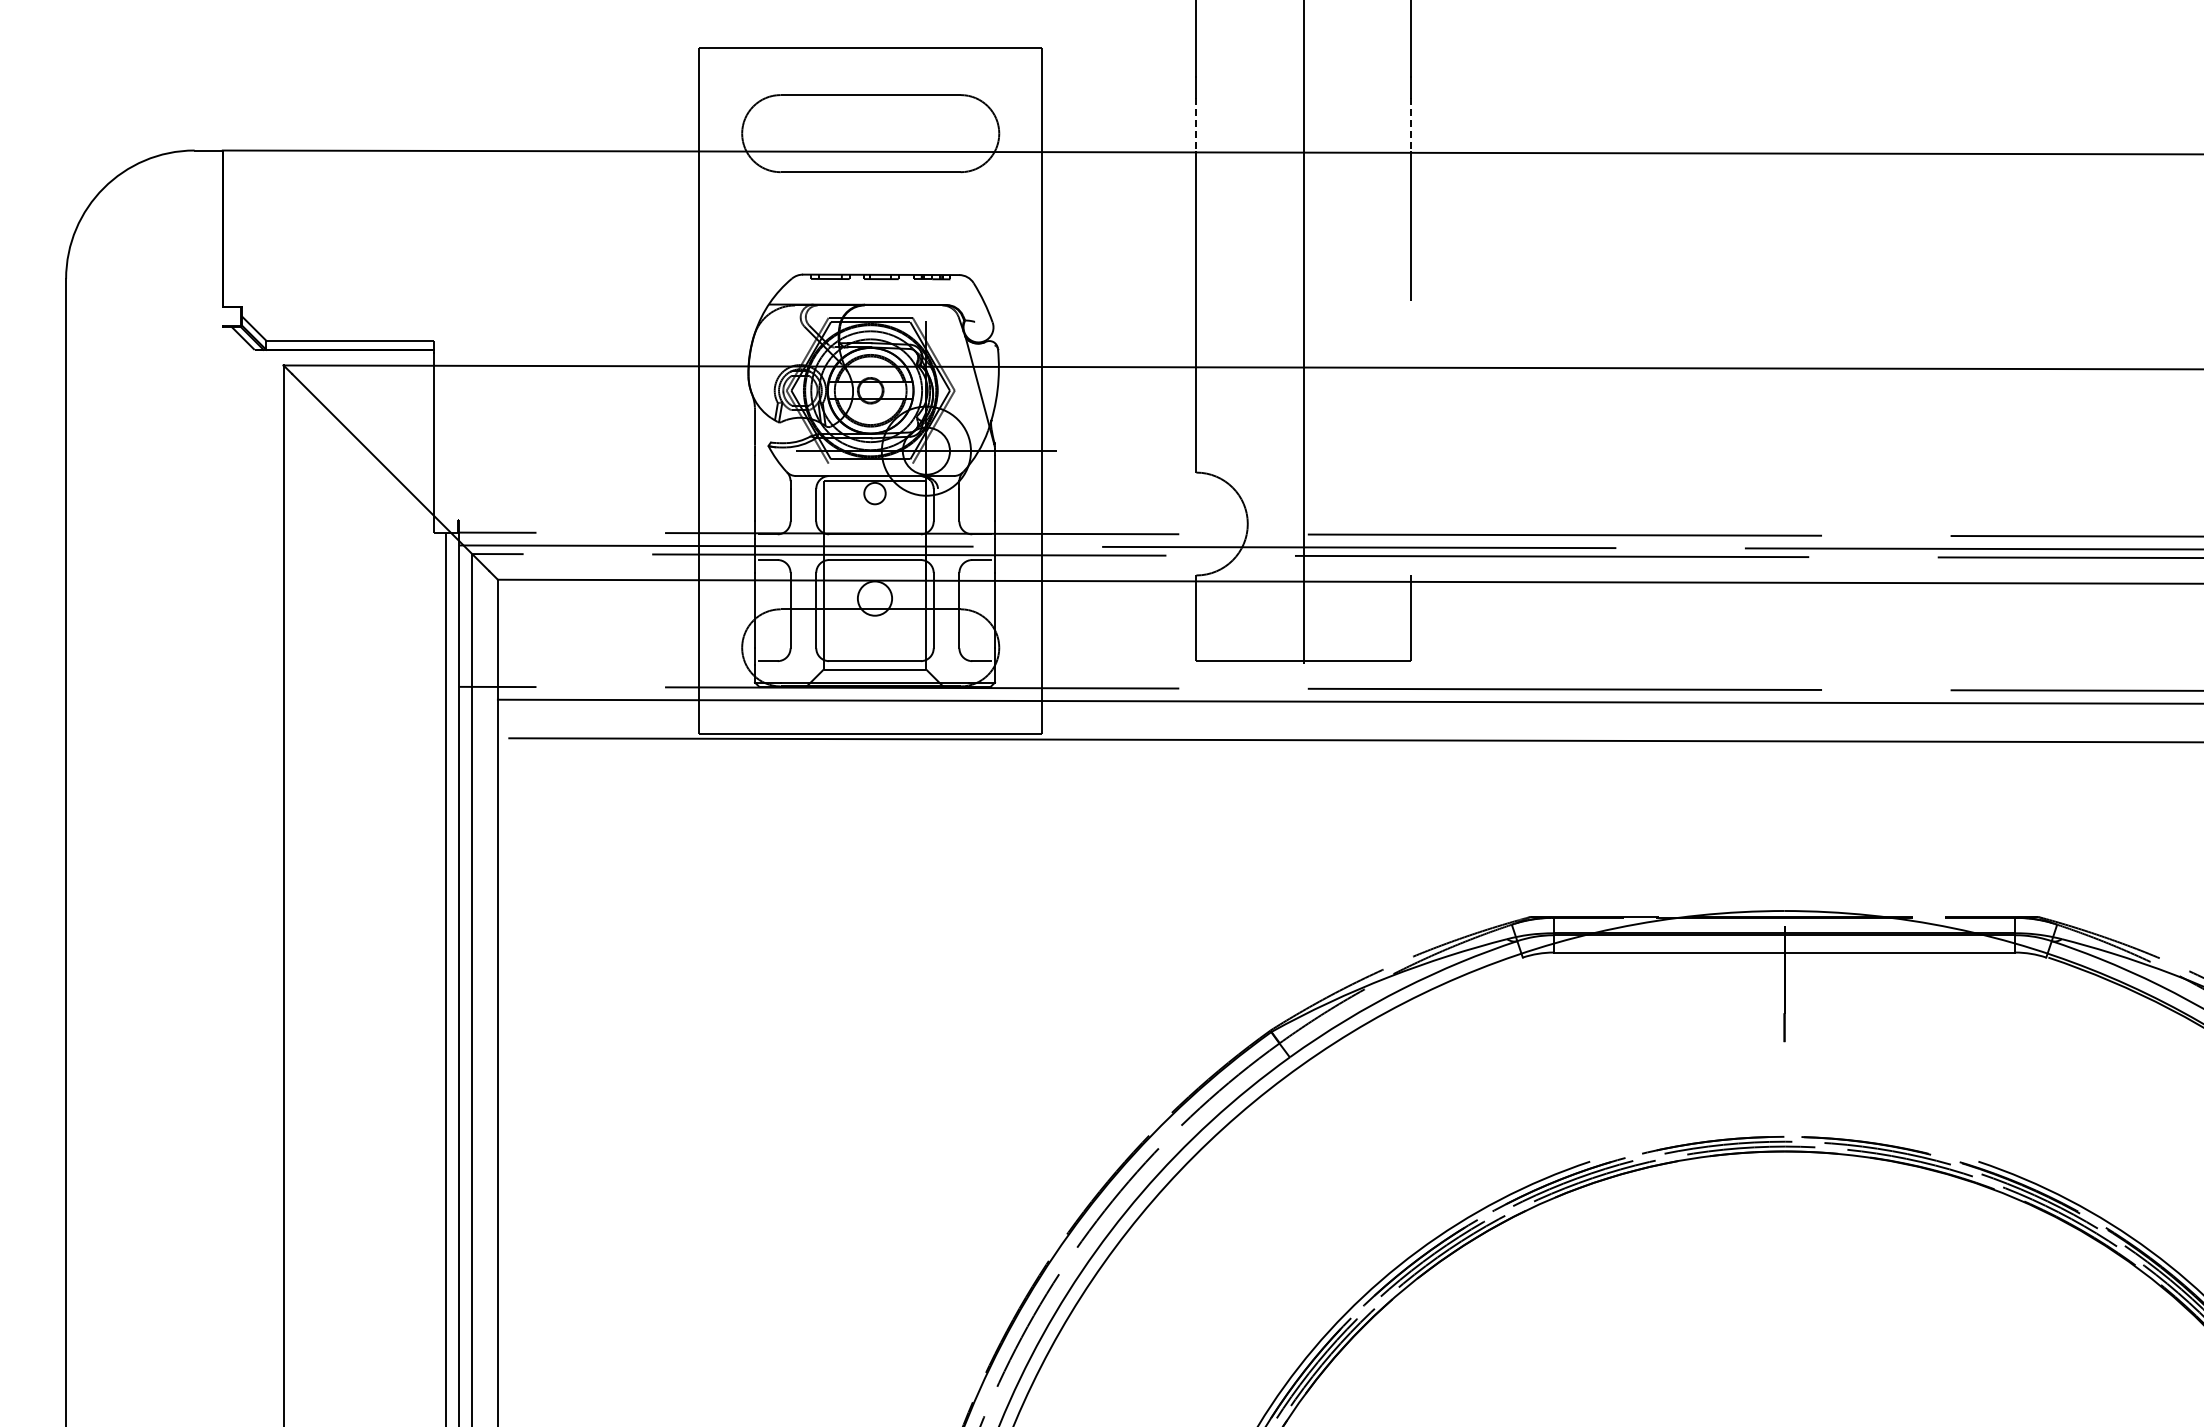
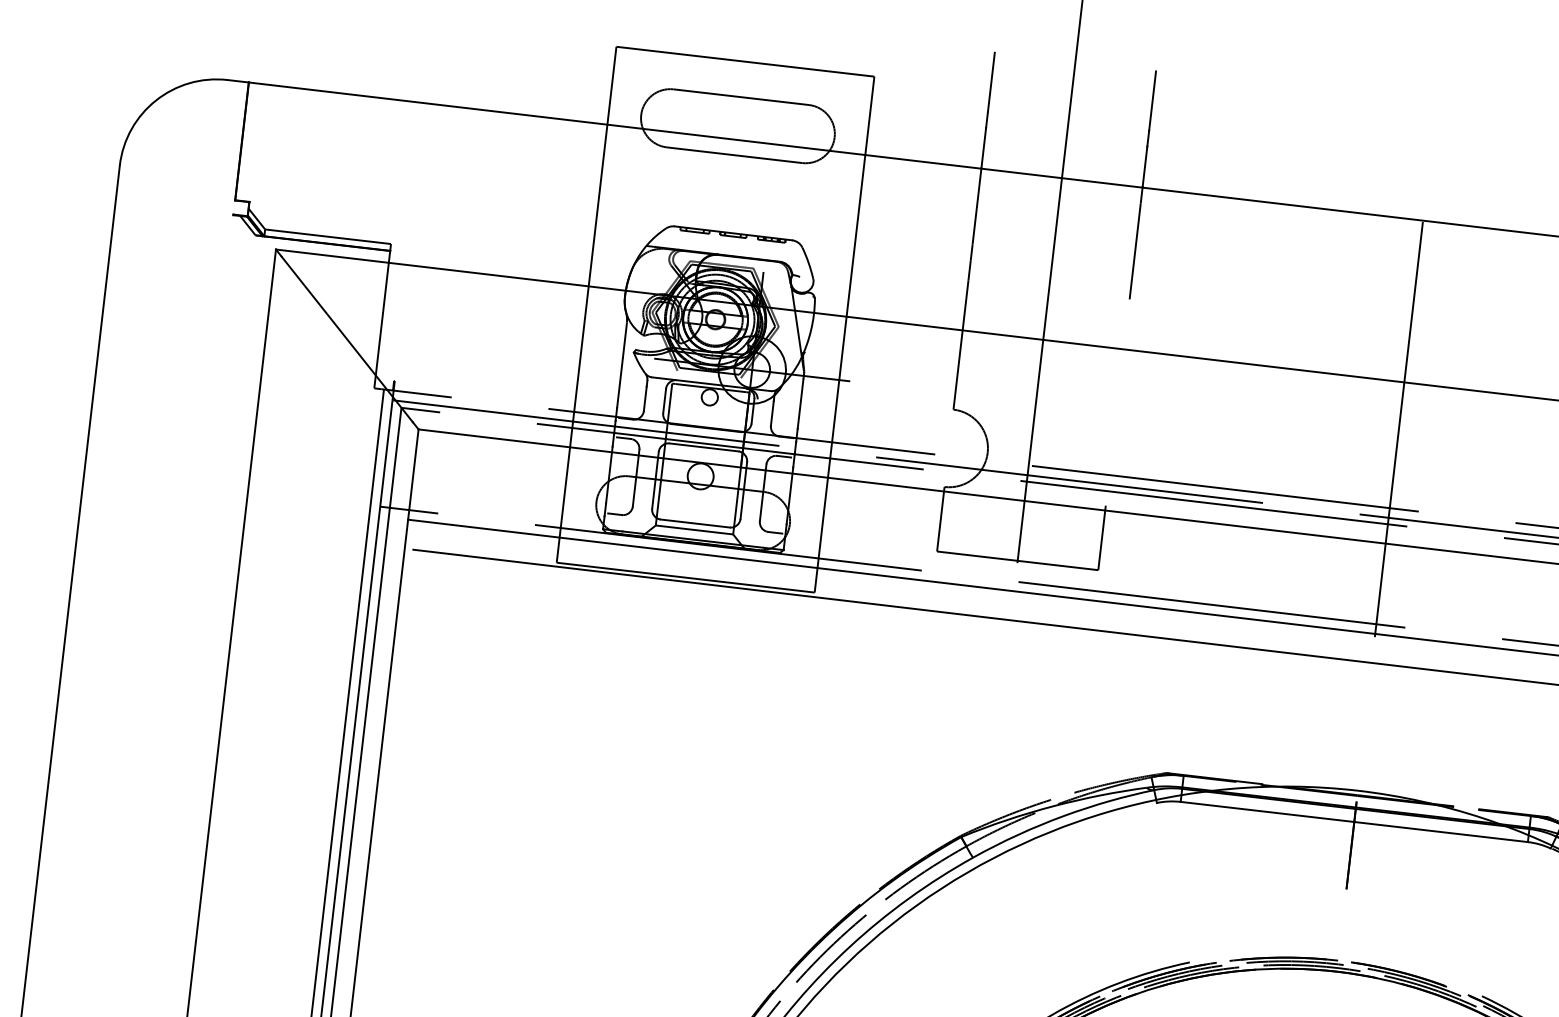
line: (1196, 124) -> (983, 147), dashed -> solid
line: (1410, 124) -> (1144, 166), dashed -> solid
line: (1783, 430) -> (1398, 429), added

